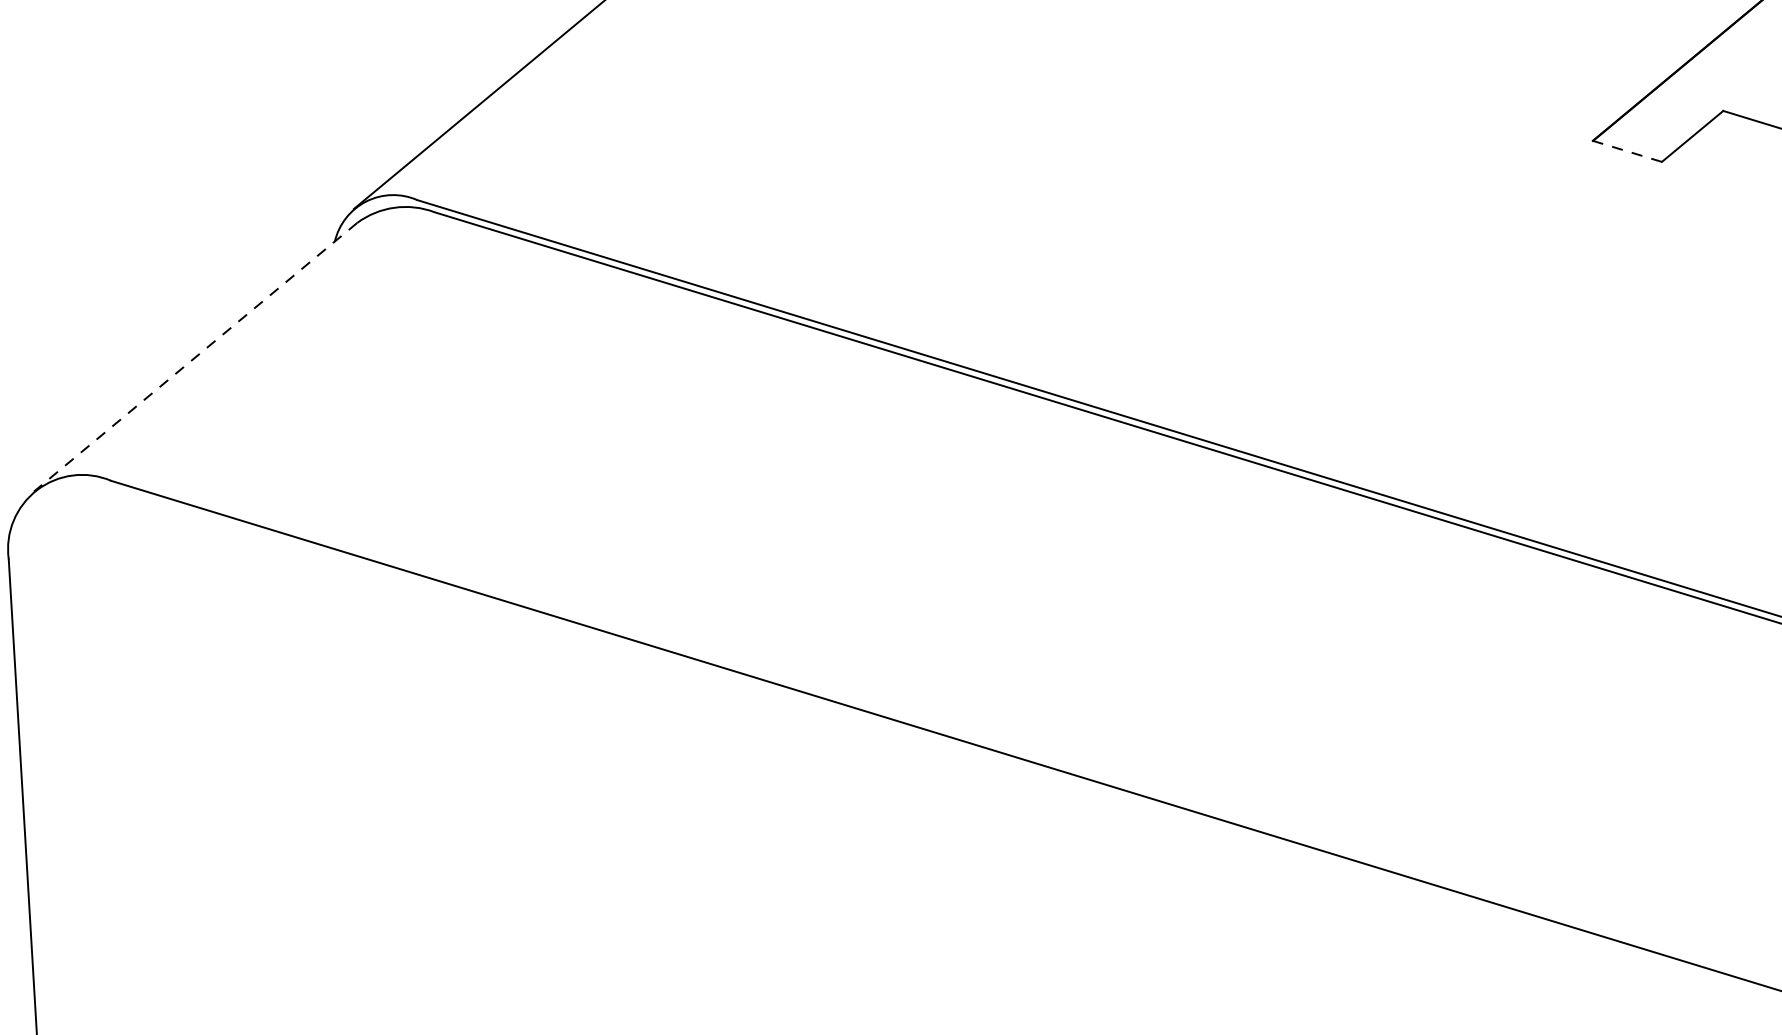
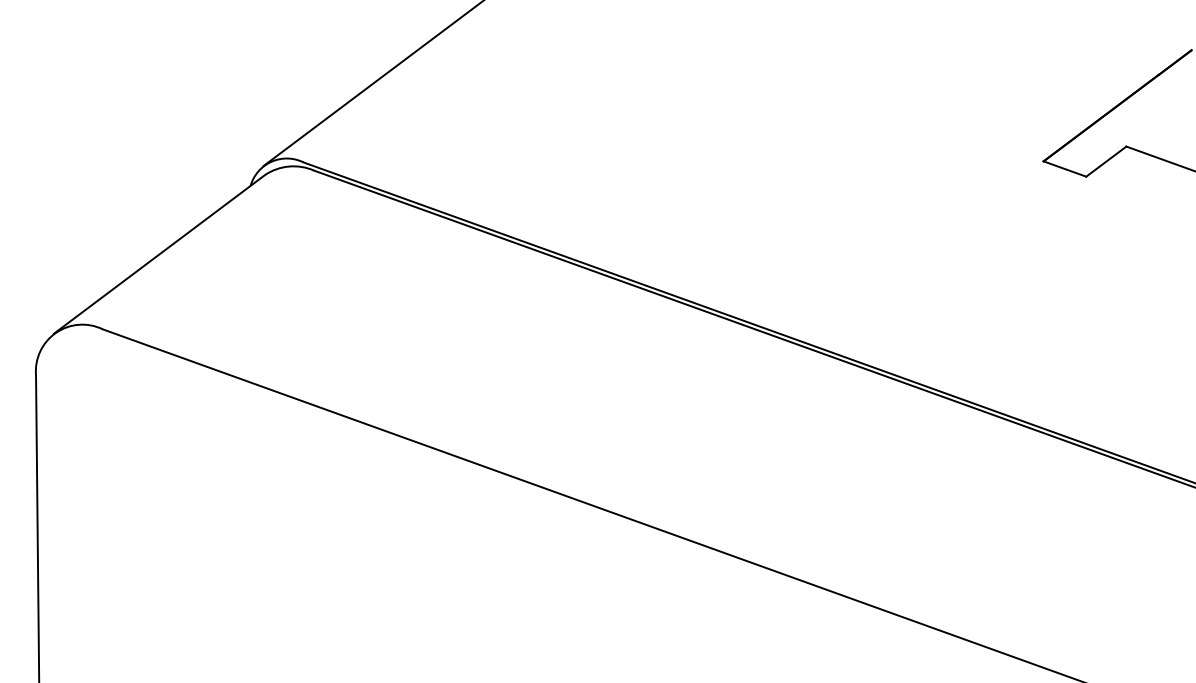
line: (1626, 152) -> (1064, 169), dashed -> solid
line: (195, 357) -> (159, 254), dashed -> solid

